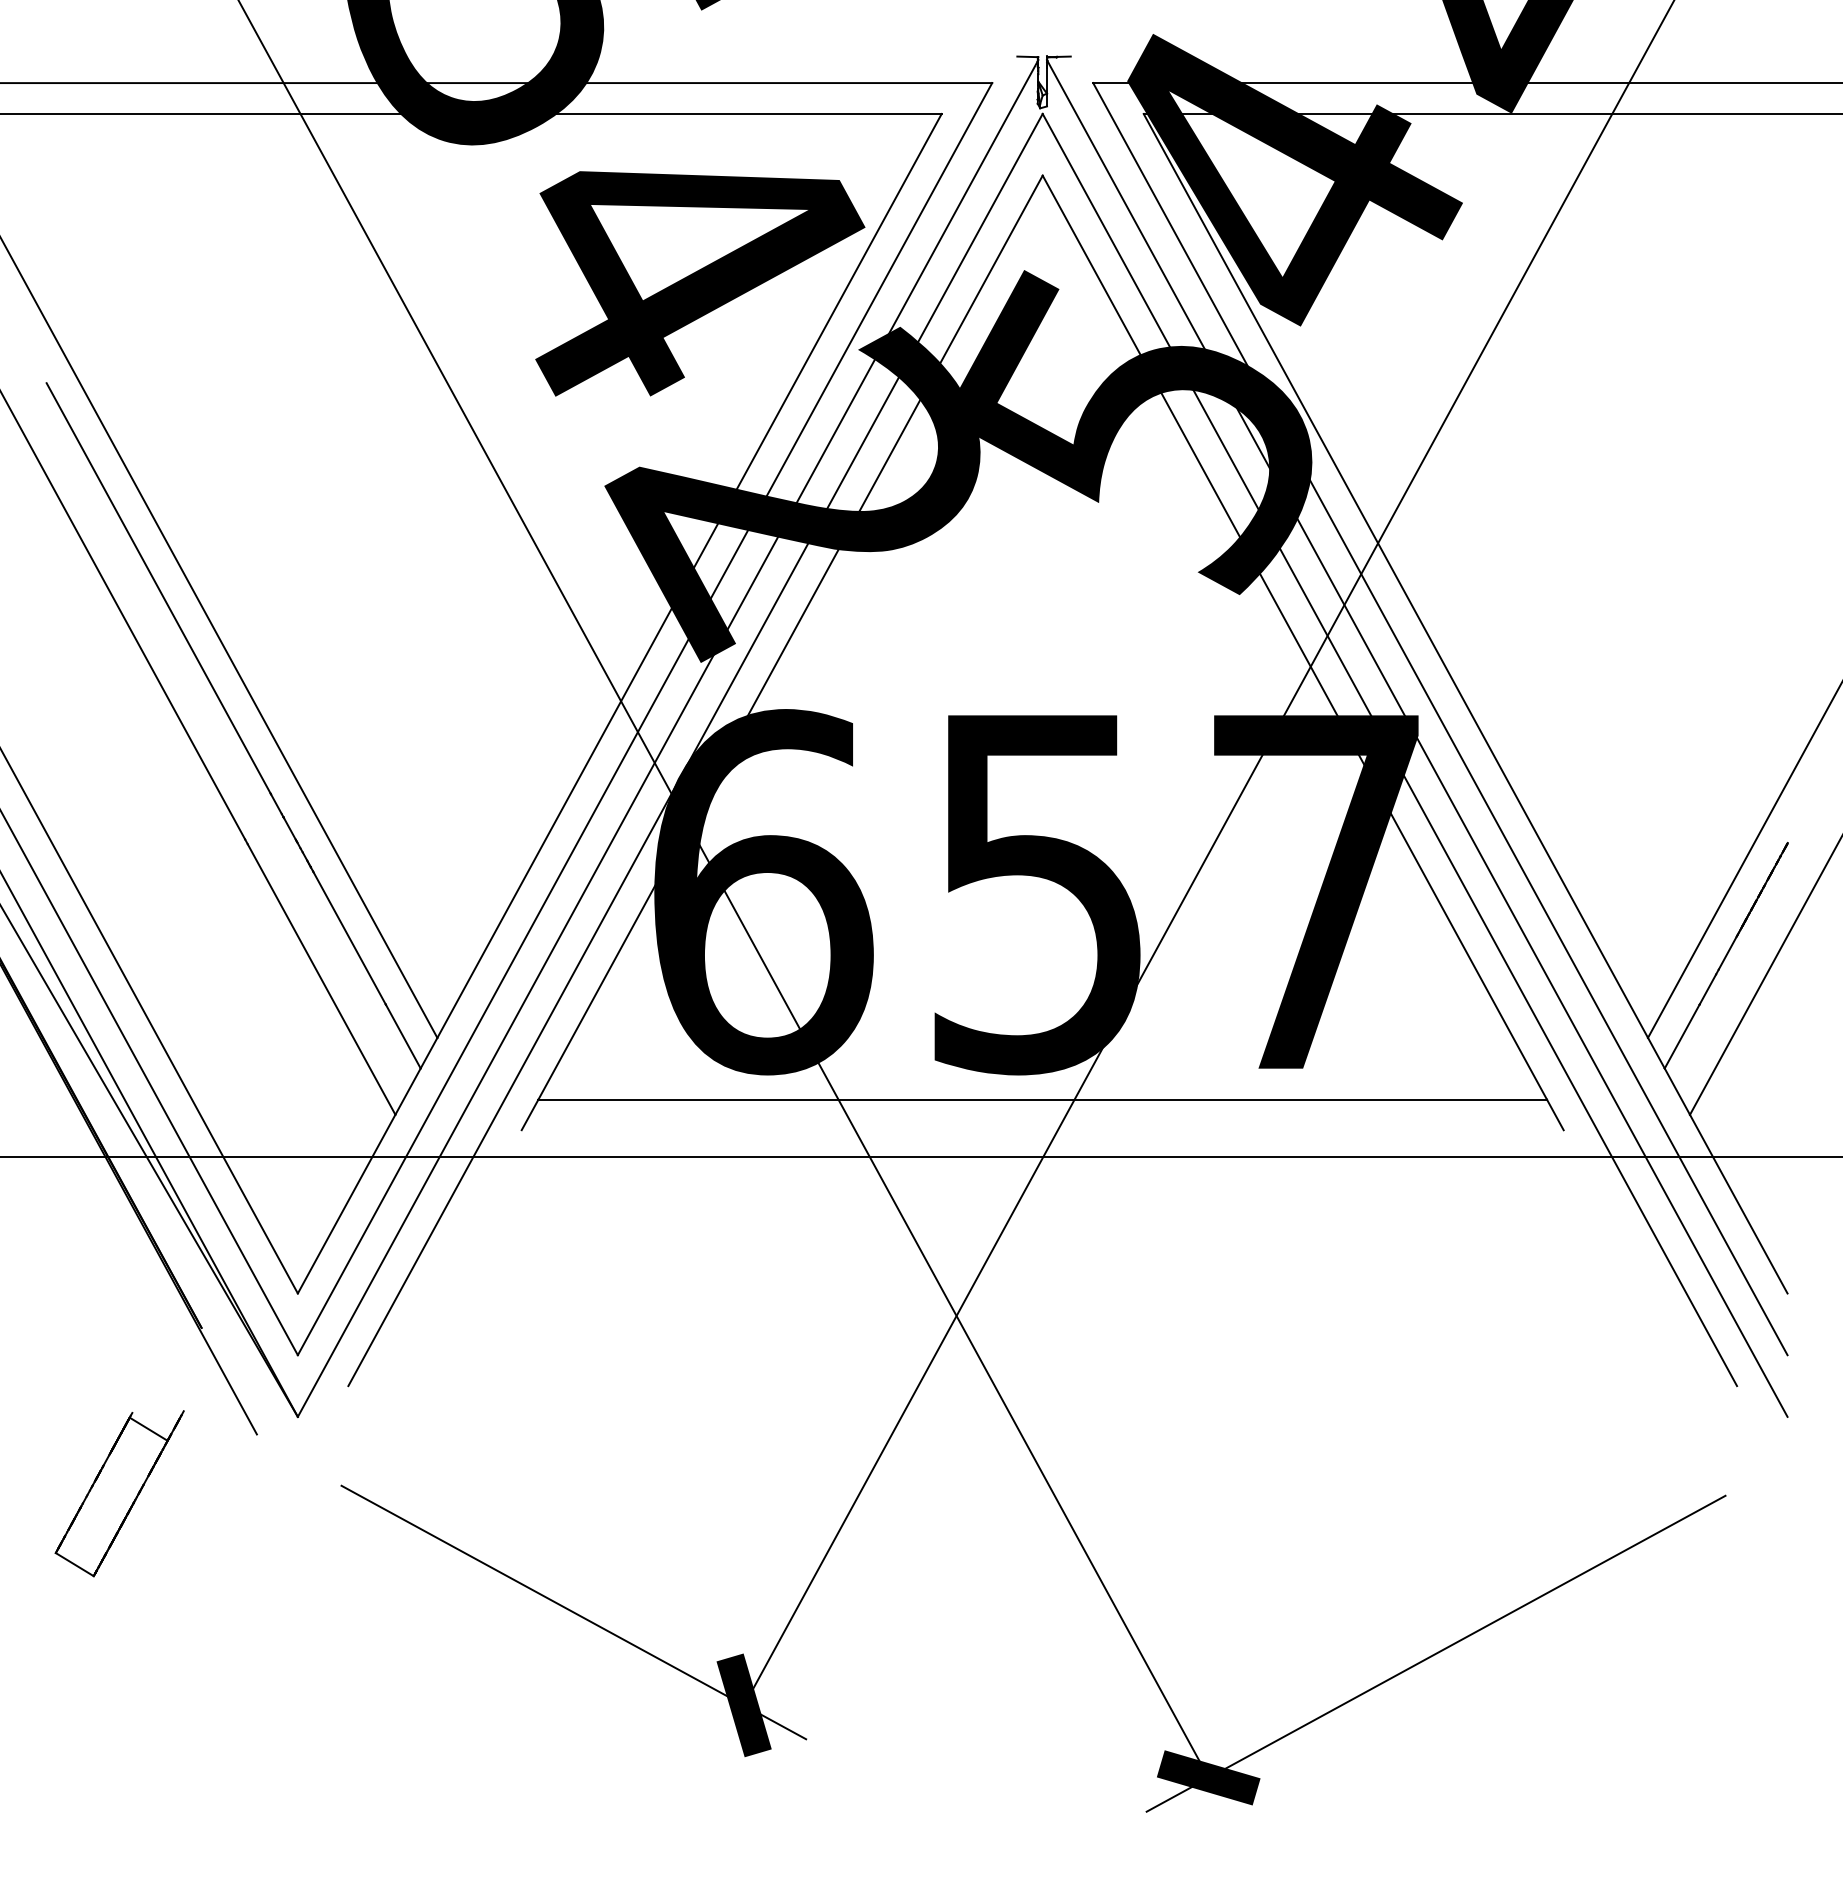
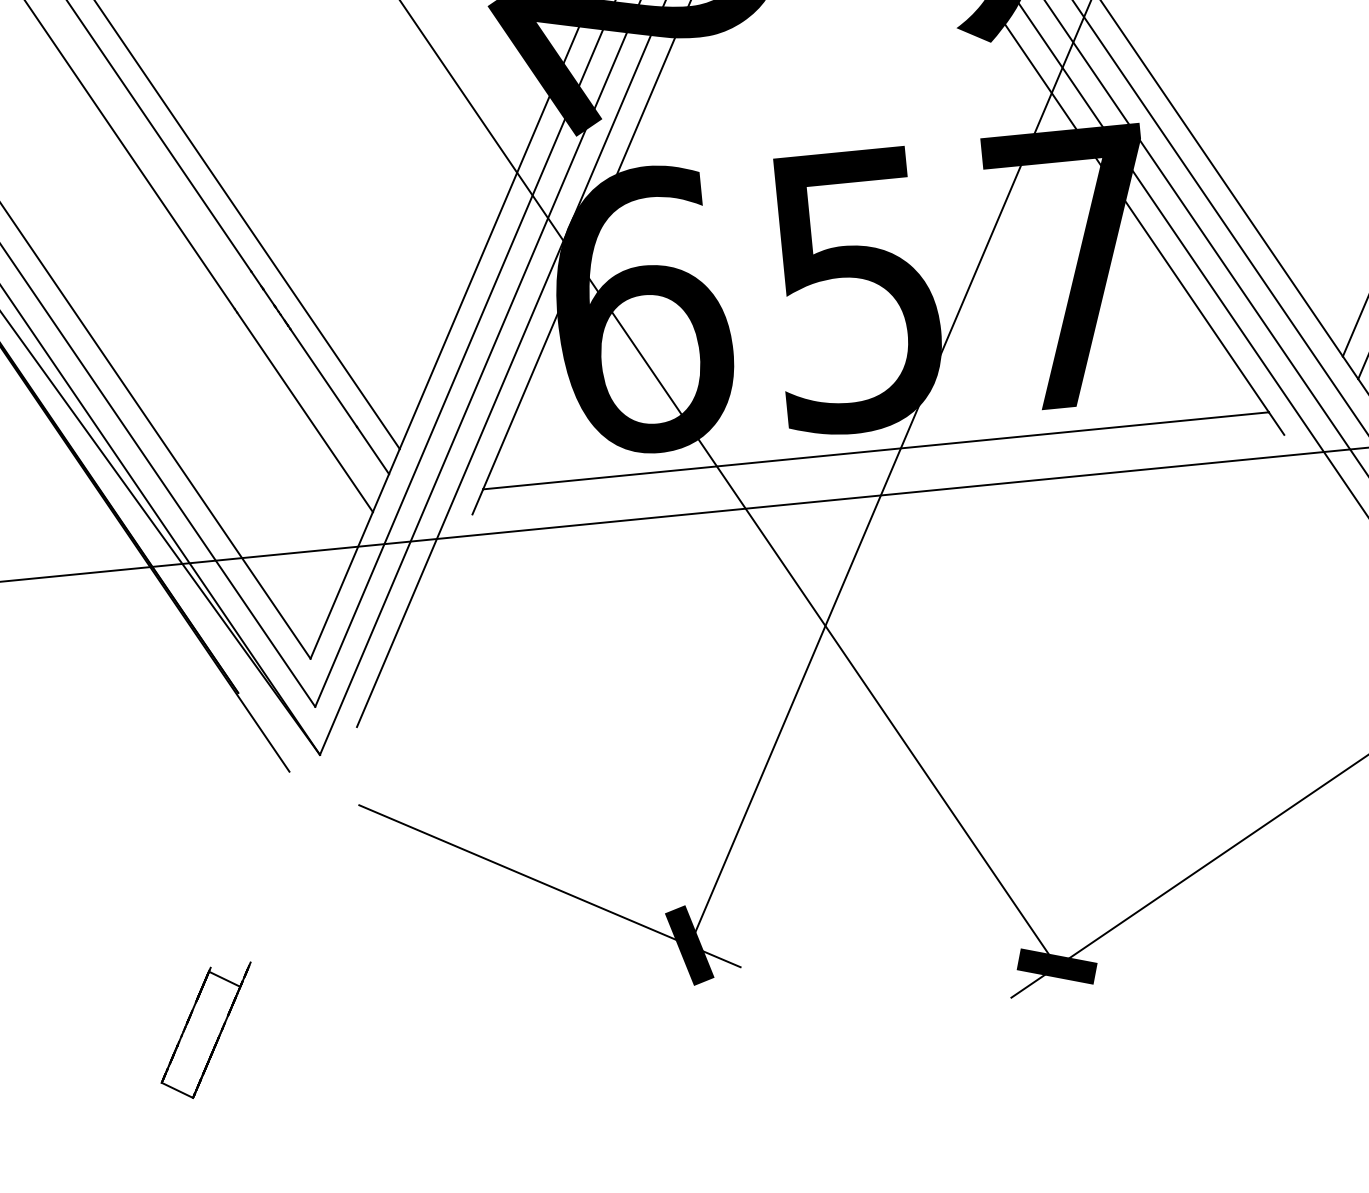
part: (119, 1493) -> (206, 1031), moved

